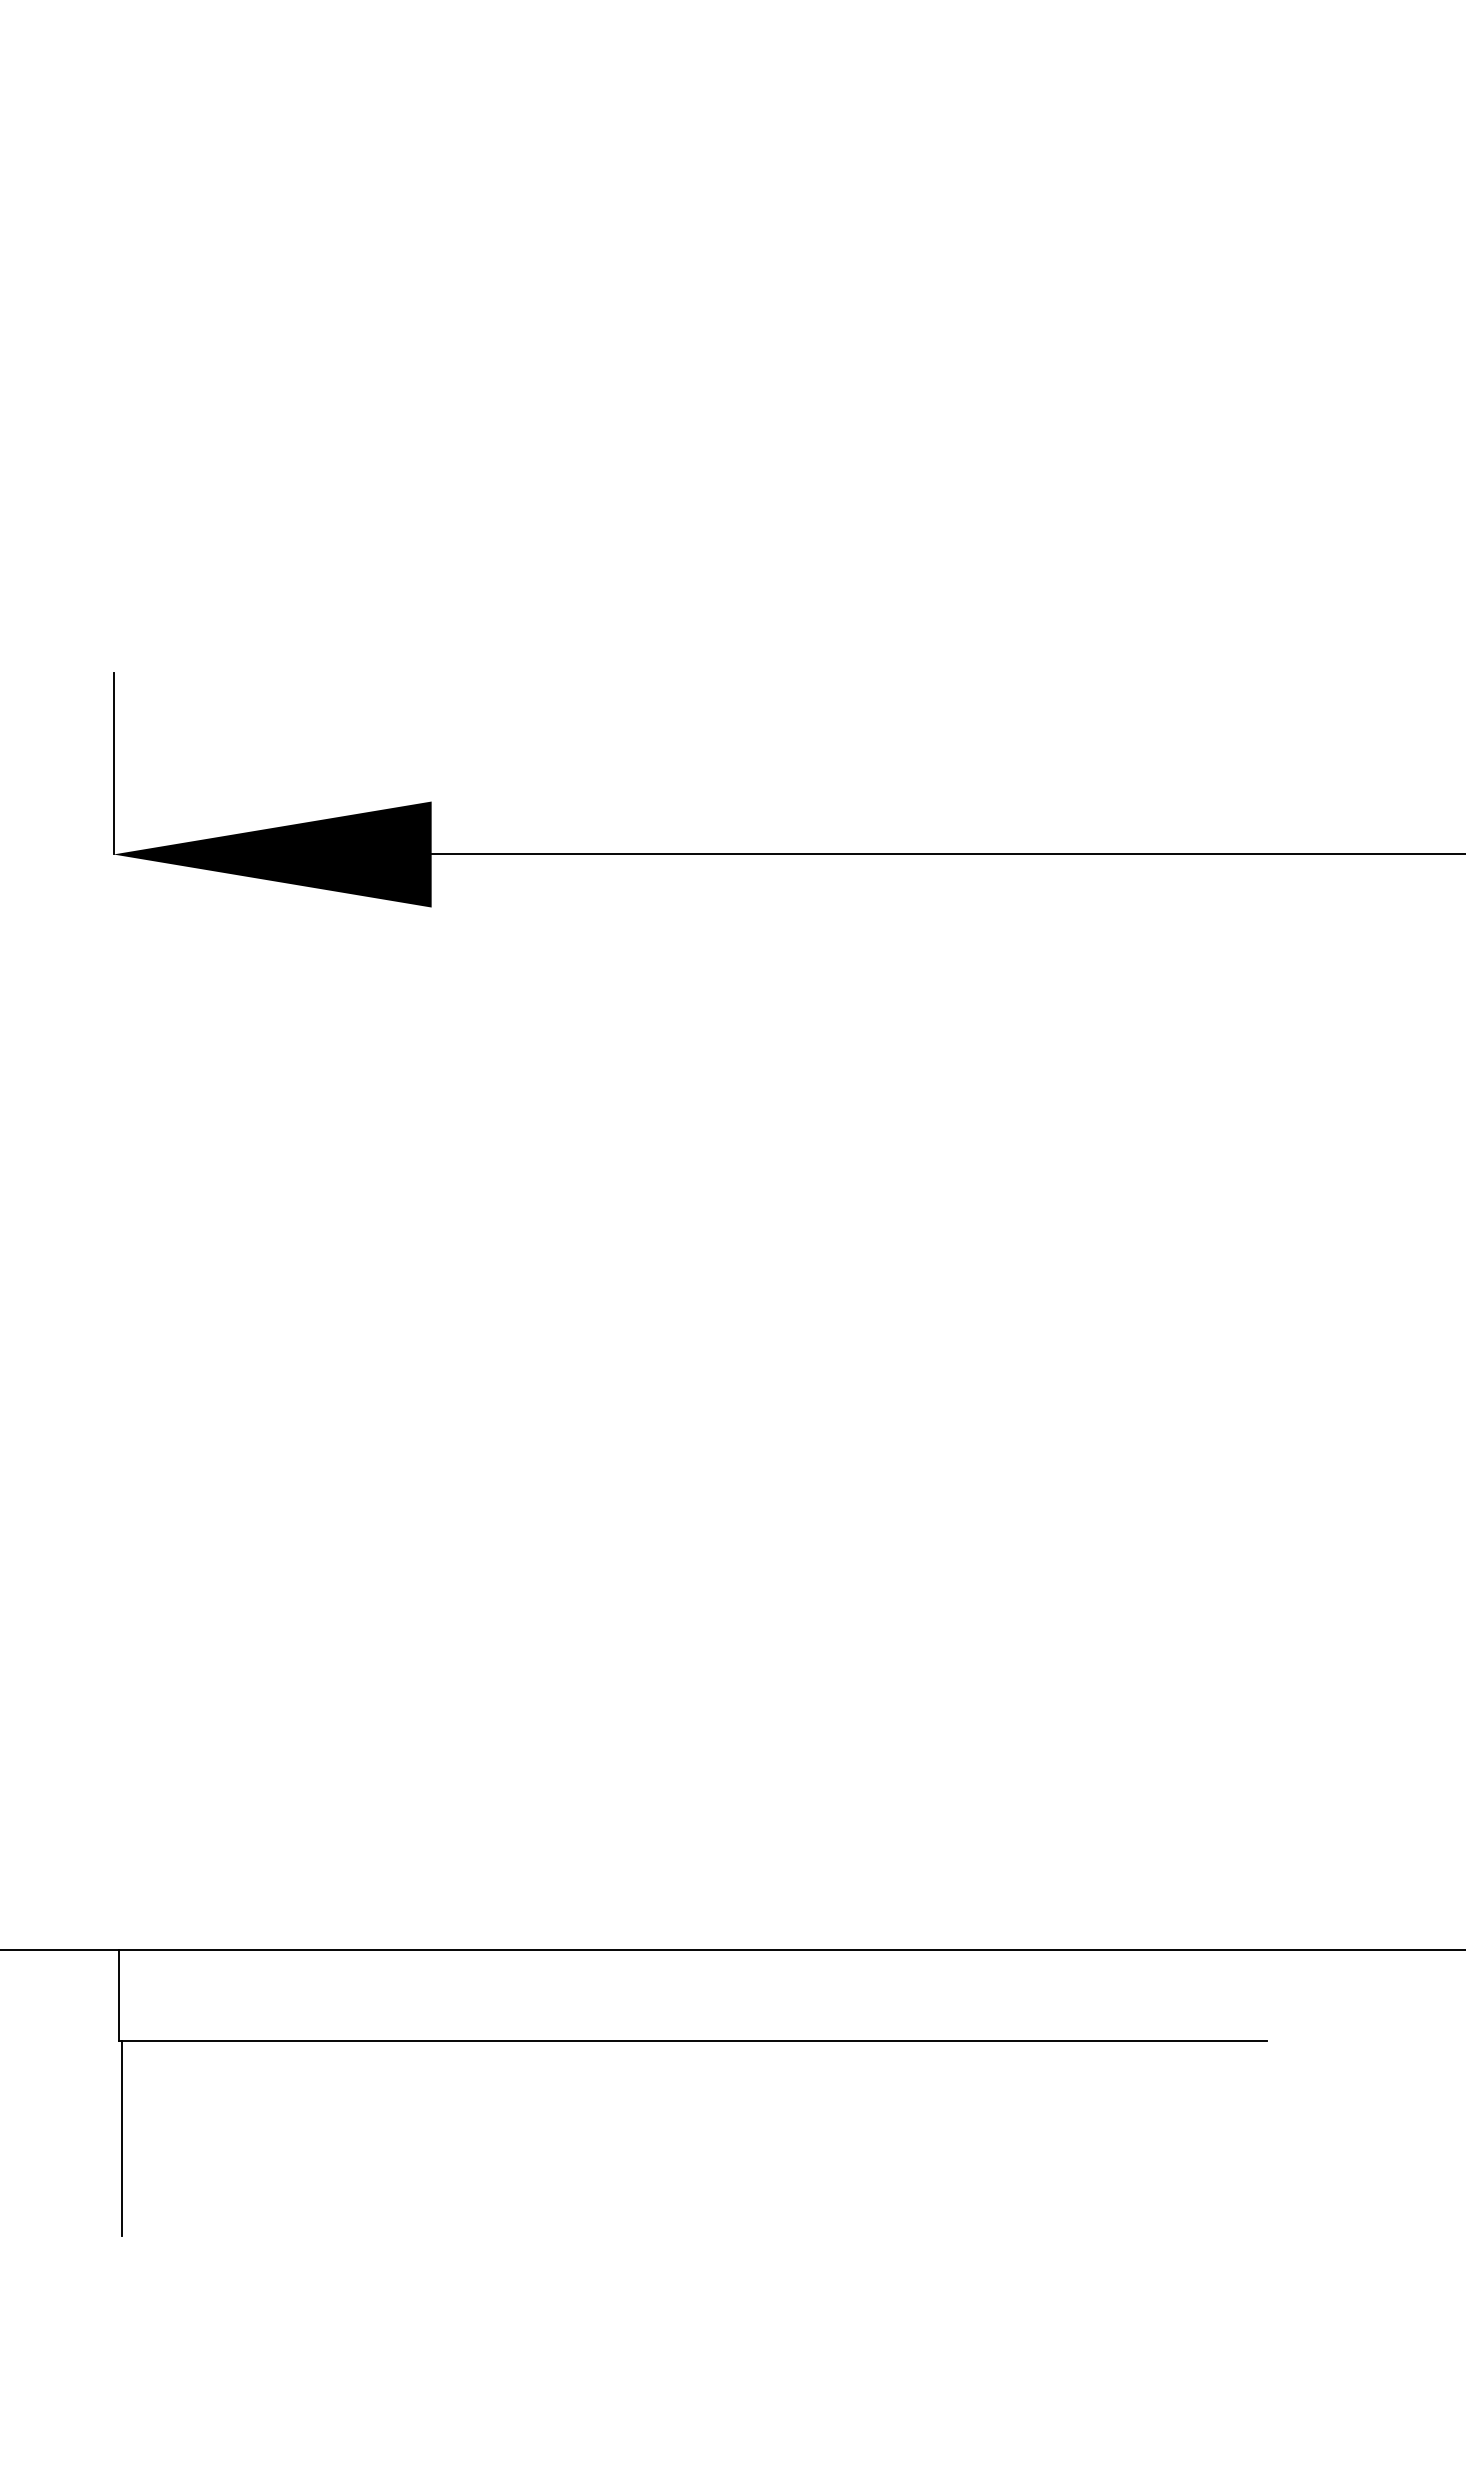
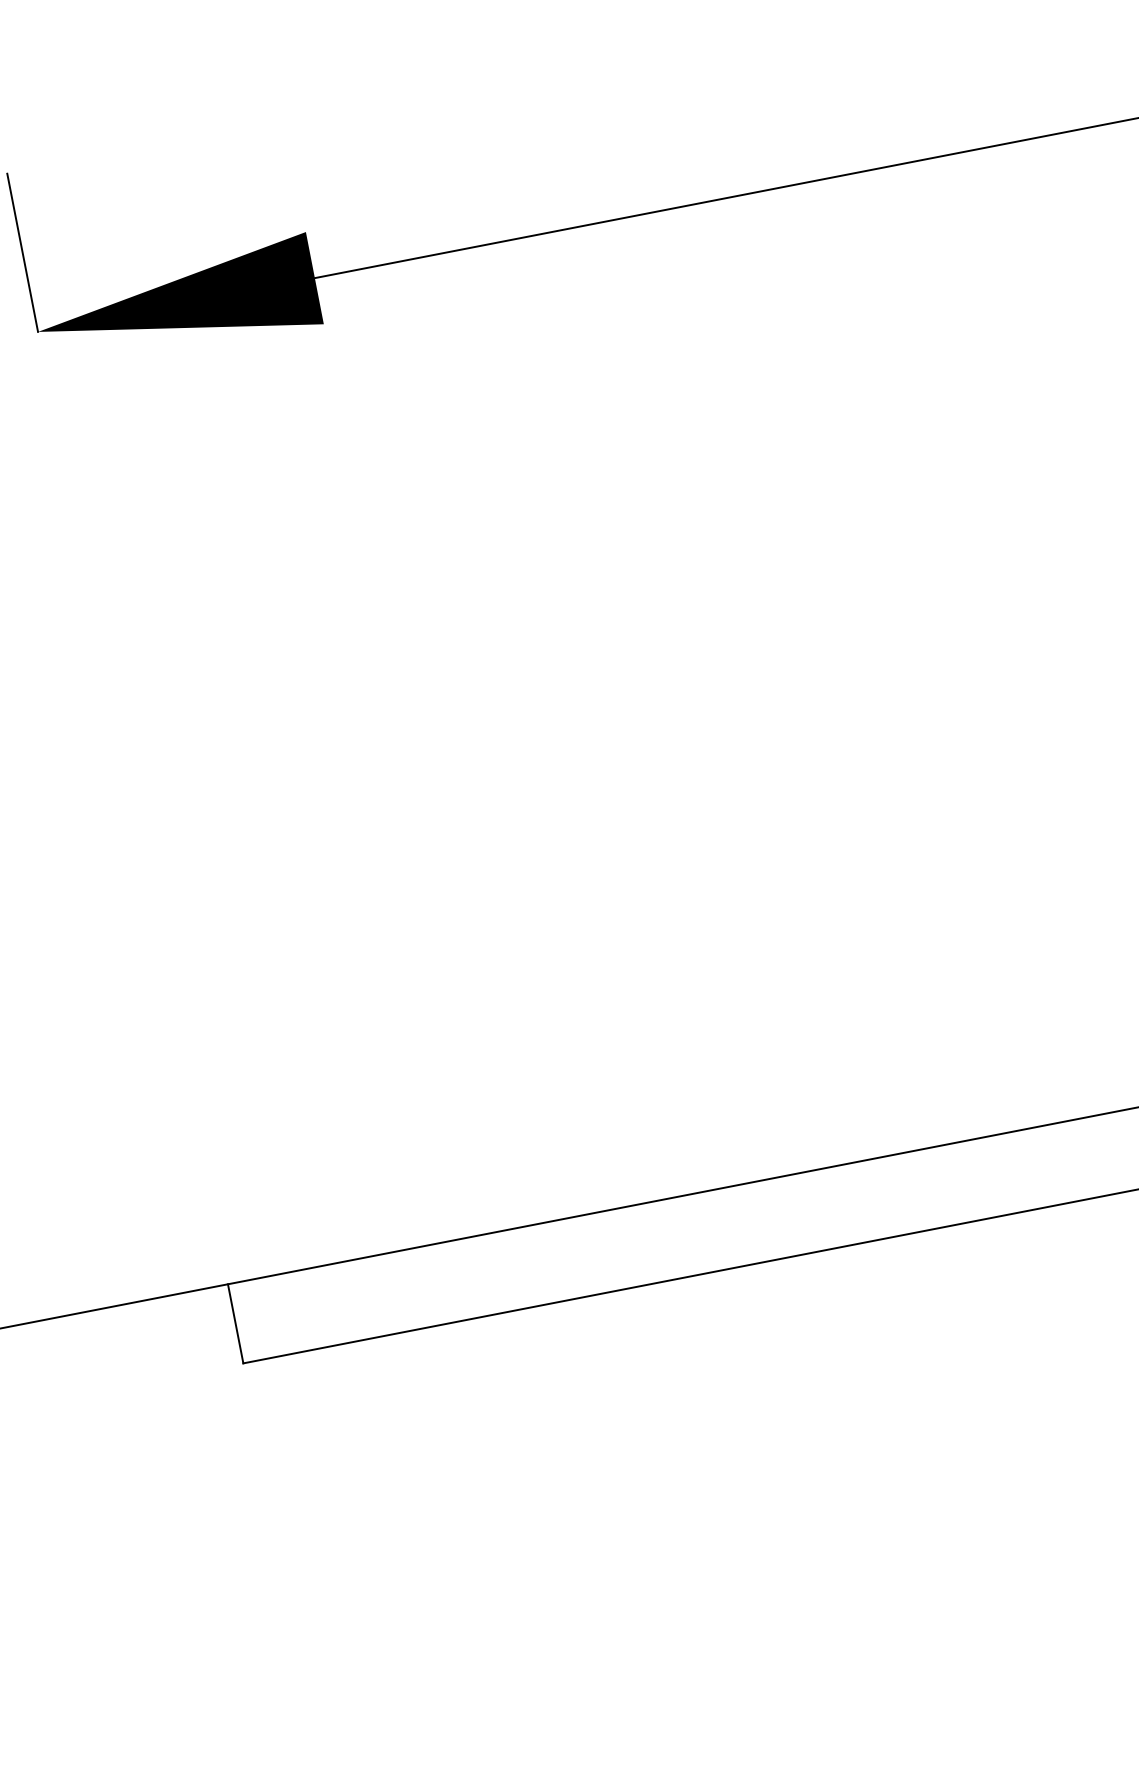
line: (121, 2137) -> (261, 1447), removed

